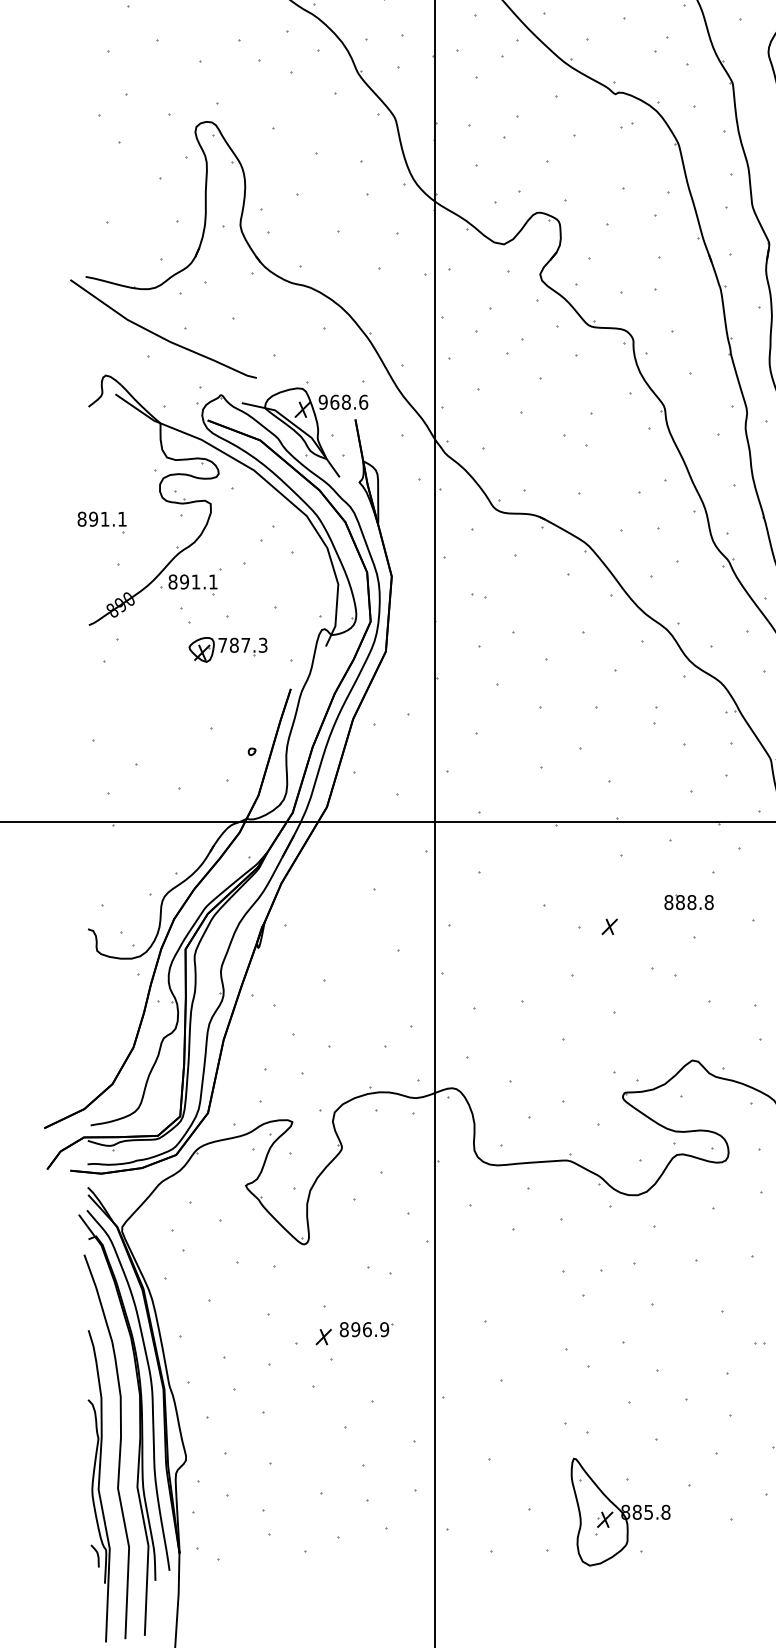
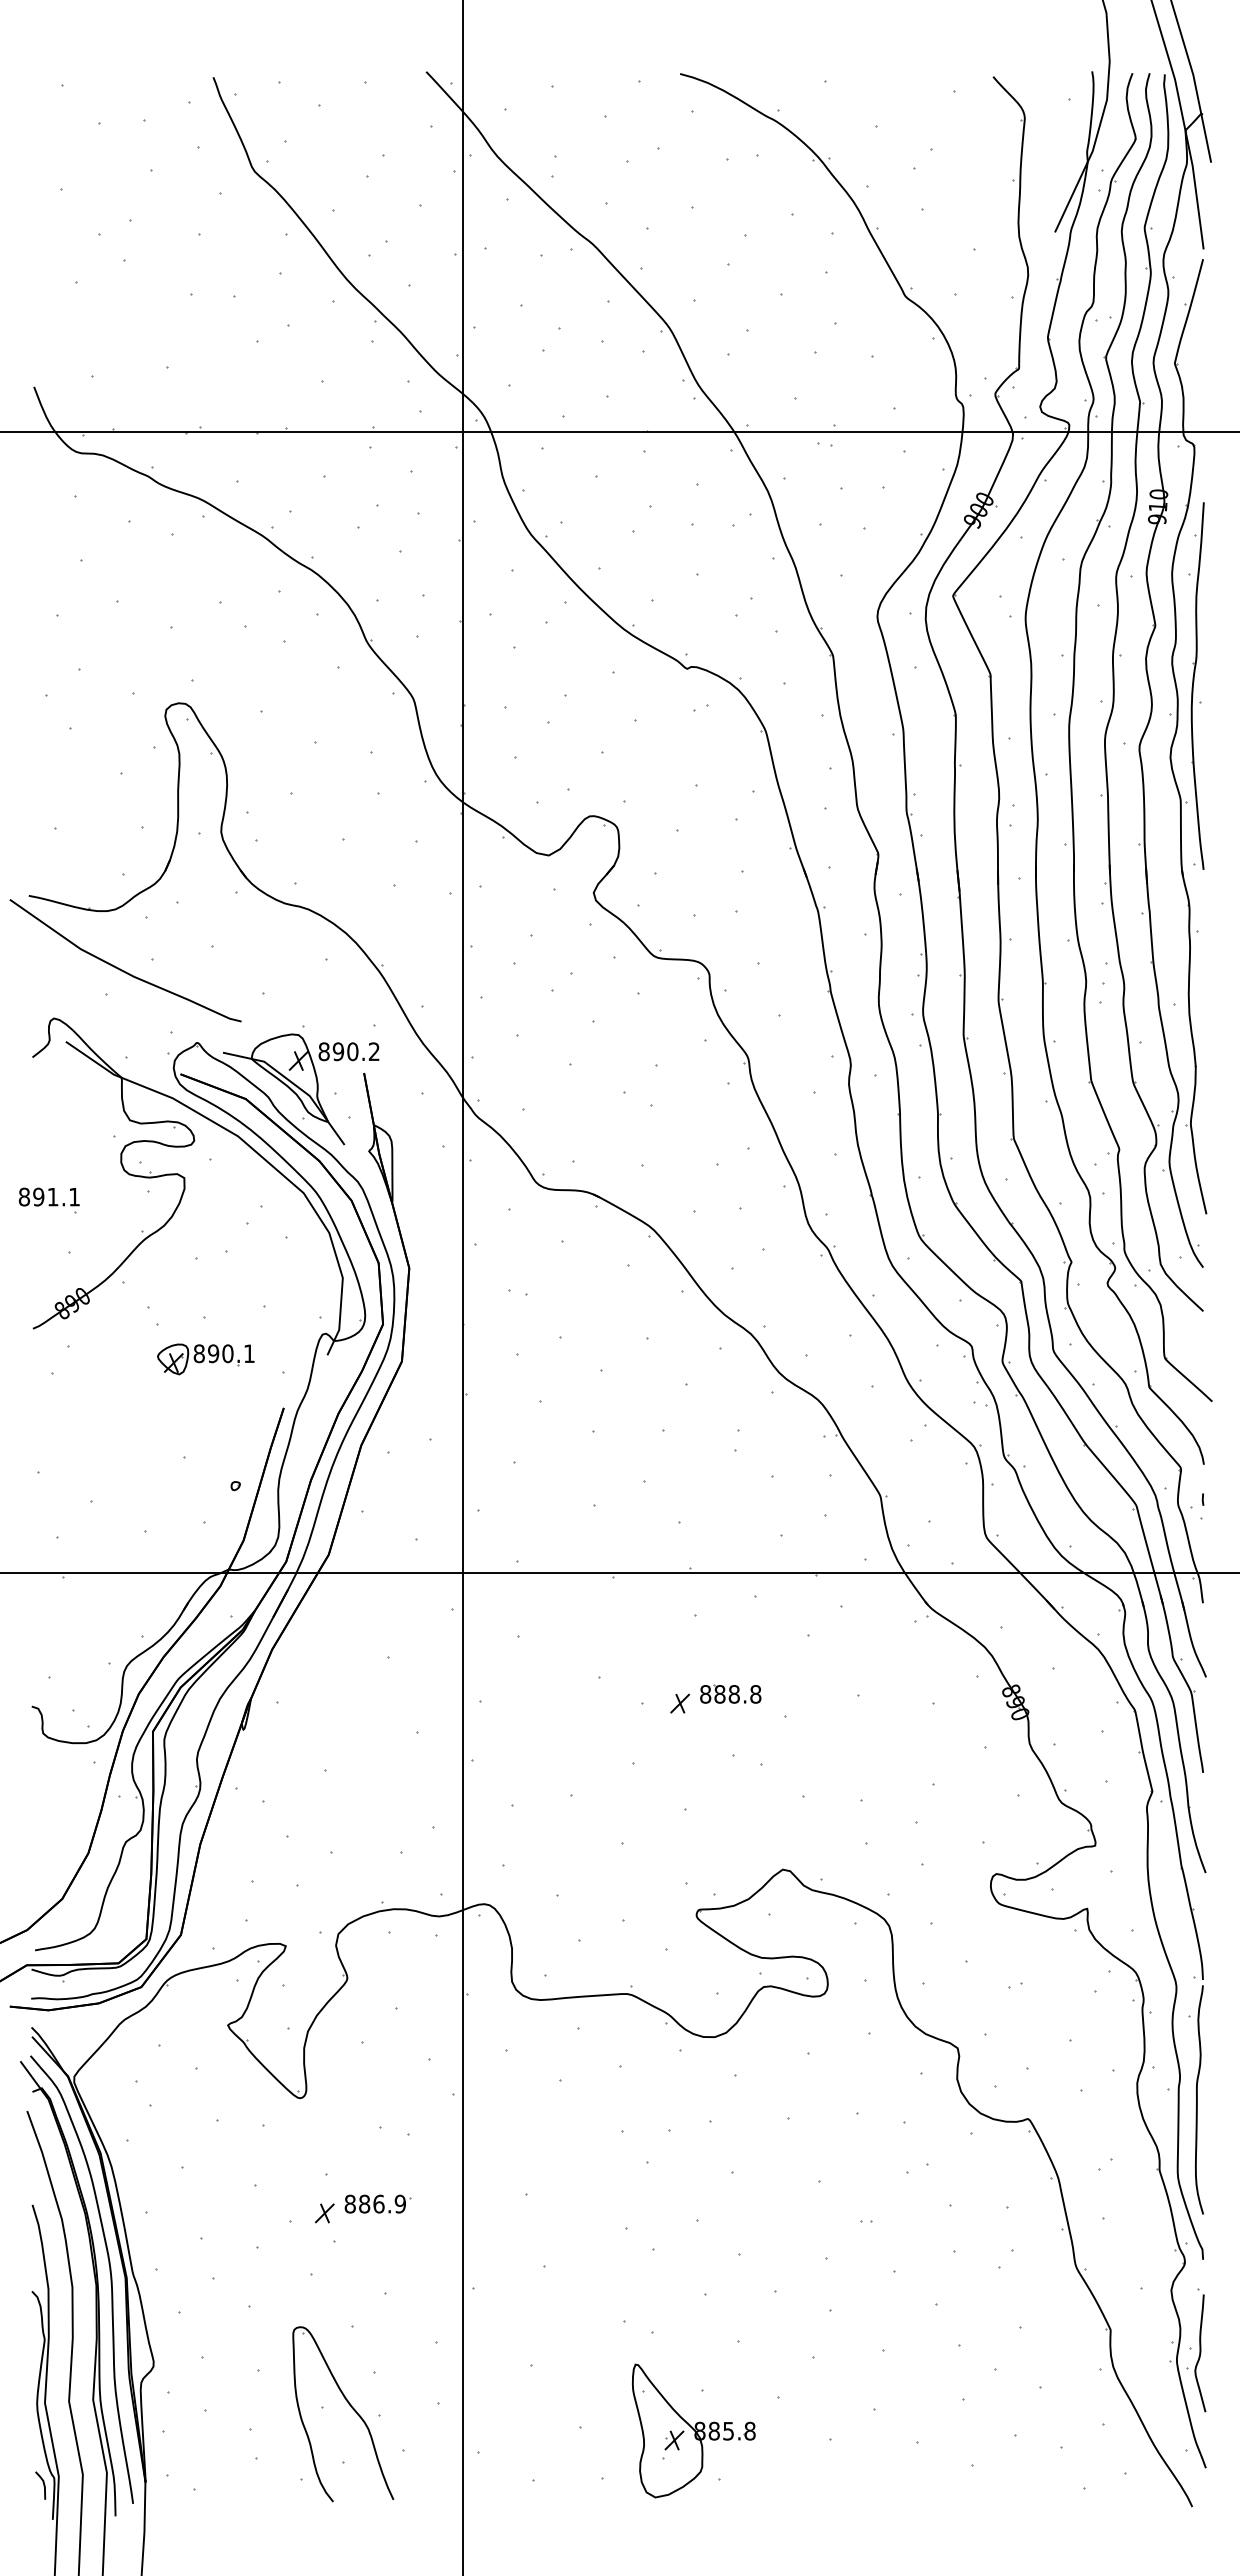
text: (343, 402) -> (349, 1051), 968.6 -> 890.2
part: (193, 584) -> (162, 1278), removed
text: (242, 645) -> (223, 1353), 787.3 -> 890.1
part: (688, 901) -> (730, 1693), moved
text: (355, 1329) -> (364, 2204), 896.9 -> 886.9
part: (346, 1494) -> (352, 2409), added

